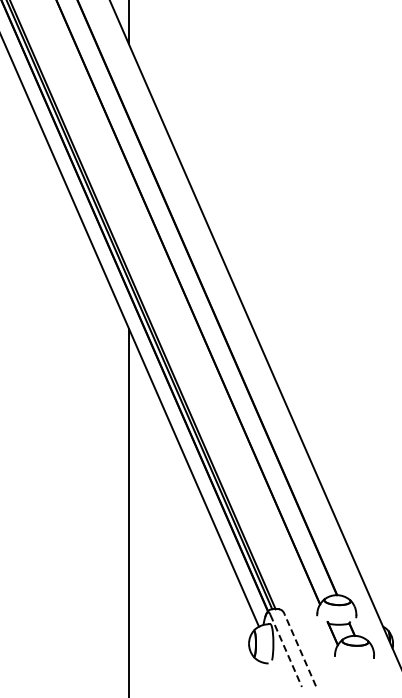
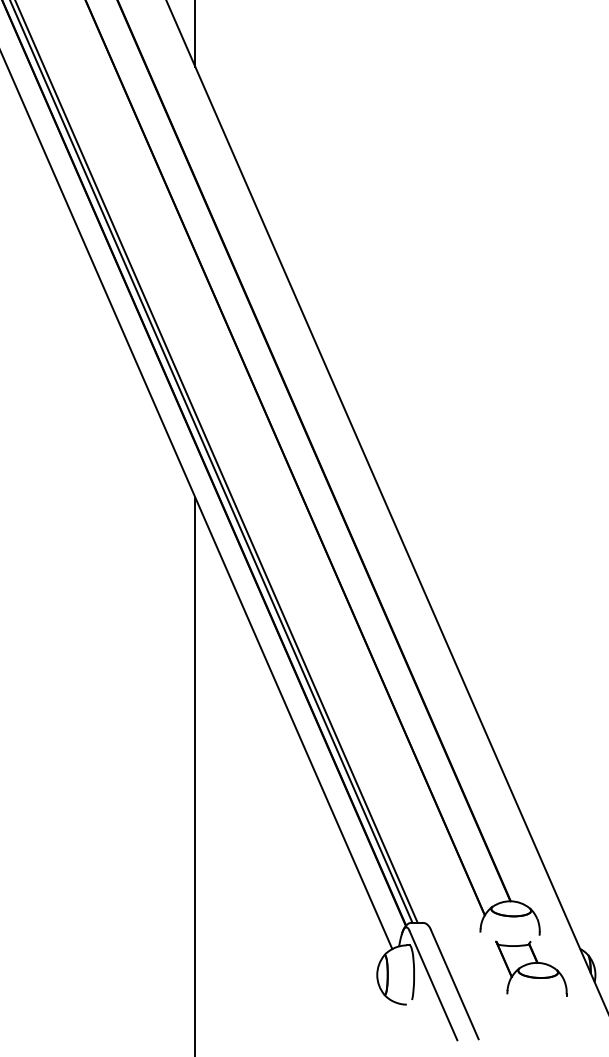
line: (300, 649) -> (455, 983), dashed -> solid
line: (286, 651) -> (433, 986), dashed -> solid

